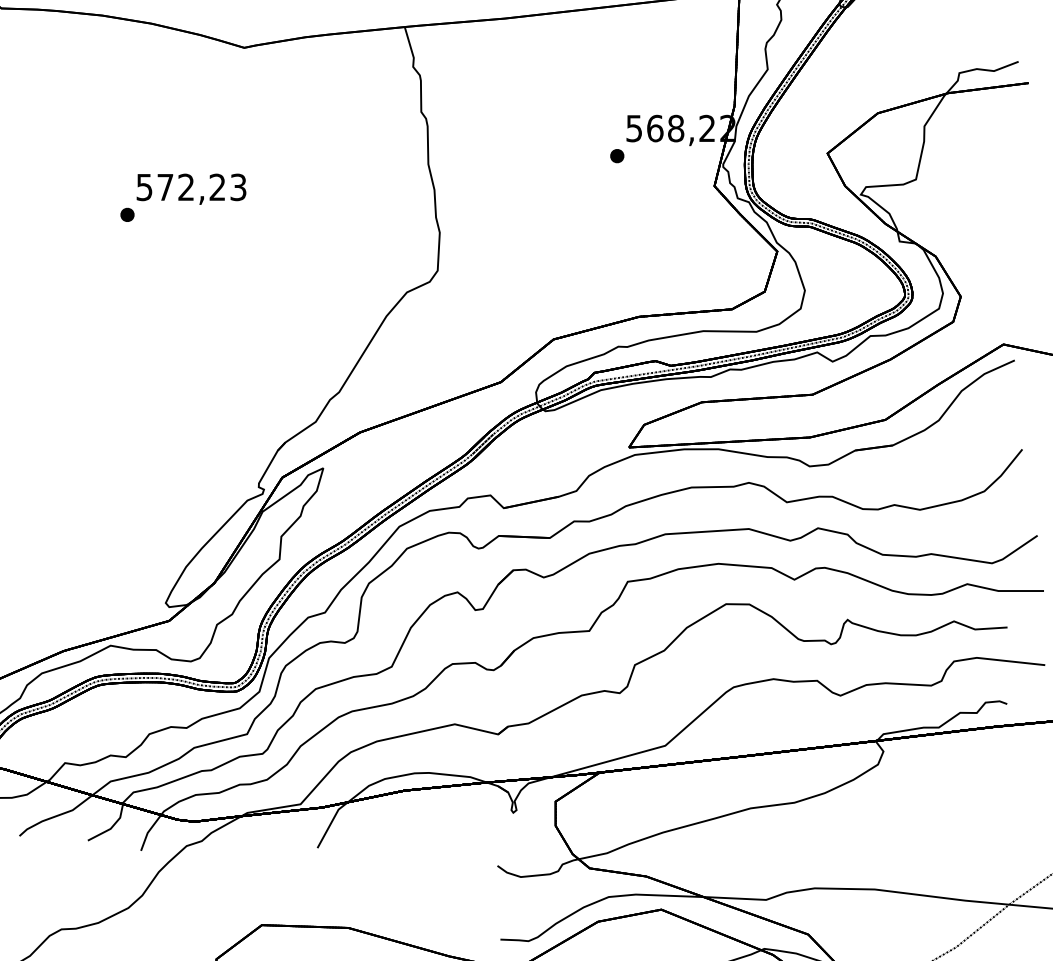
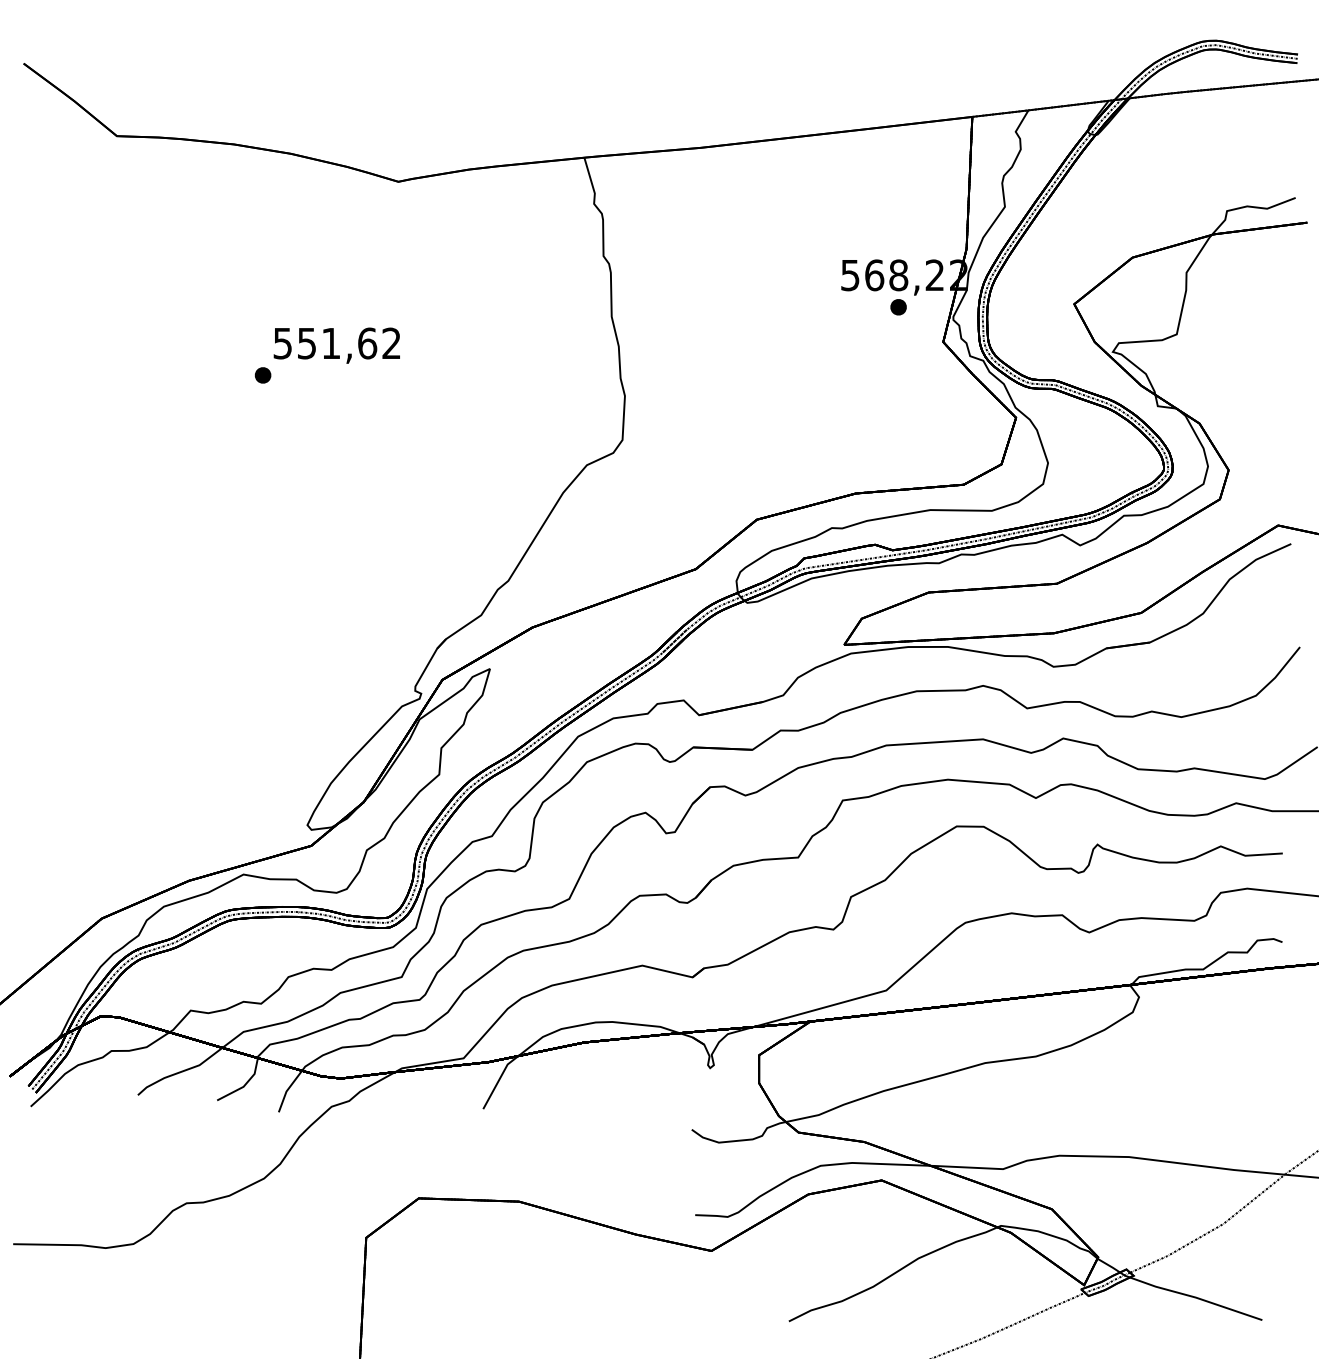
part: (617, 156) -> (898, 307), moved
text: (202, 187) -> (349, 343), 572,23 -> 551,62

